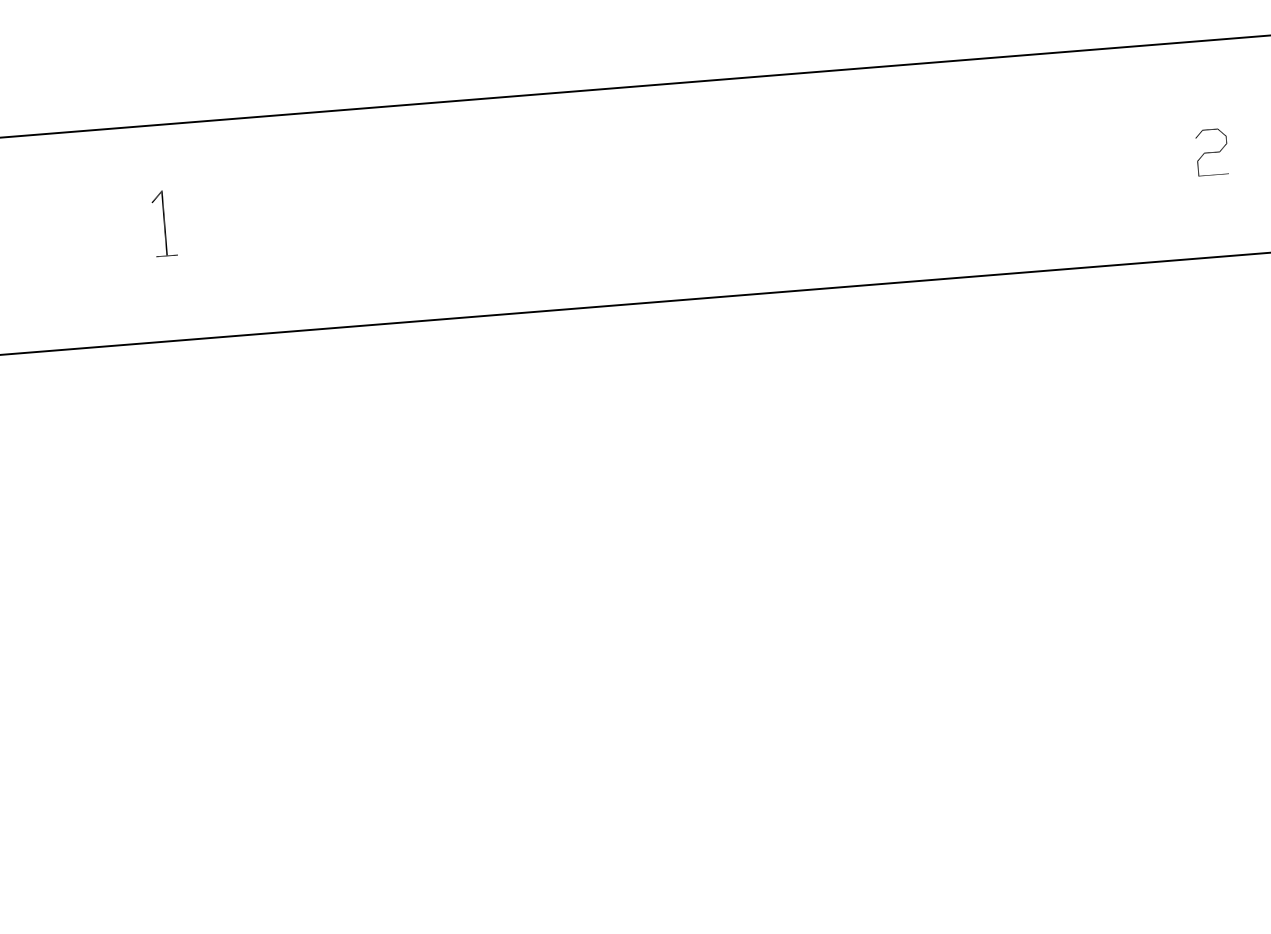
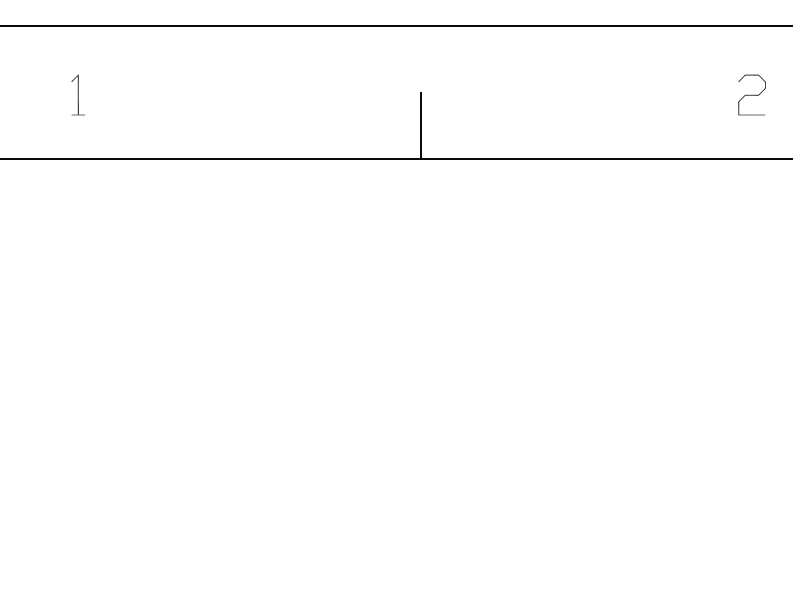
part: (1211, 151) -> (751, 94), size x1.43
part: (163, 222) -> (77, 94), moved
line: (679, 244) -> (421, 125), added

